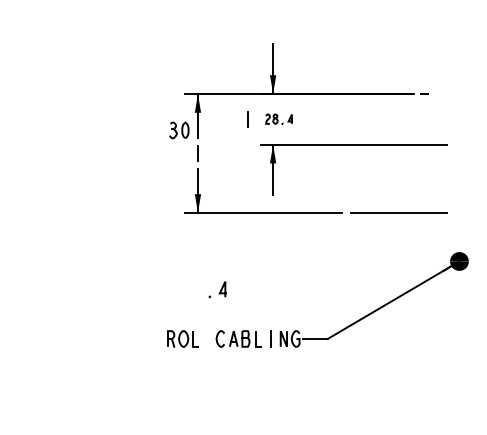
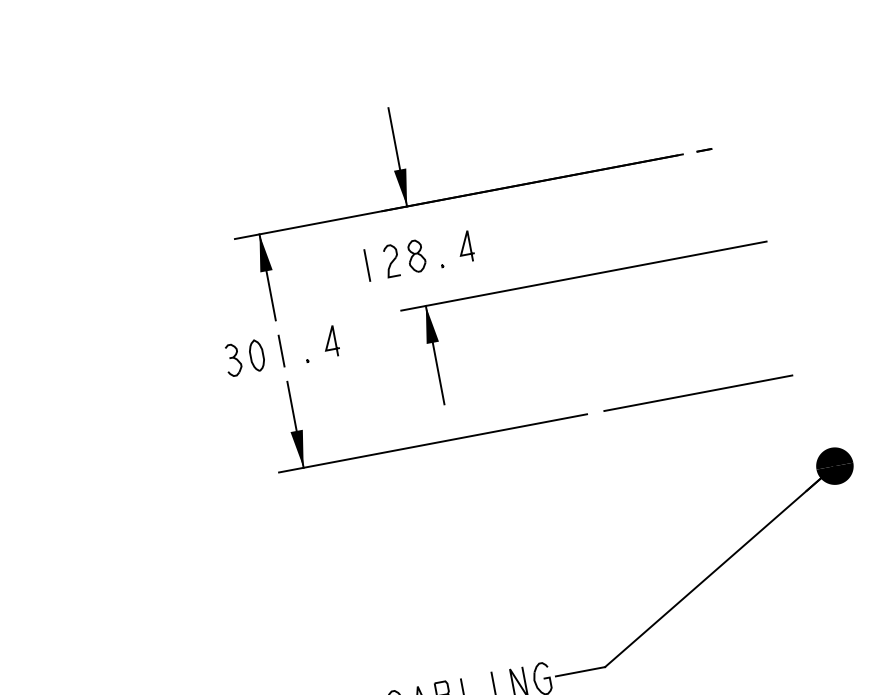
part: (278, 118) -> (426, 252), size x1.67
part: (179, 130) -> (245, 358), moved
part: (217, 289) -> (319, 343), moved

